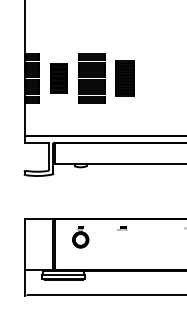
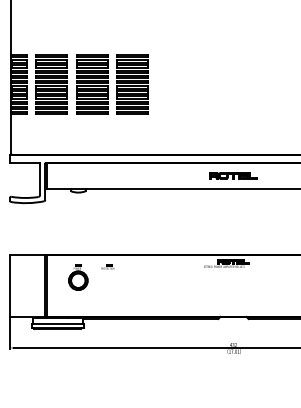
part: (58, 78) -> (51, 84), size x1.67
part: (125, 78) -> (132, 84), size x1.43
part: (122, 228) -> (107, 266), moved

